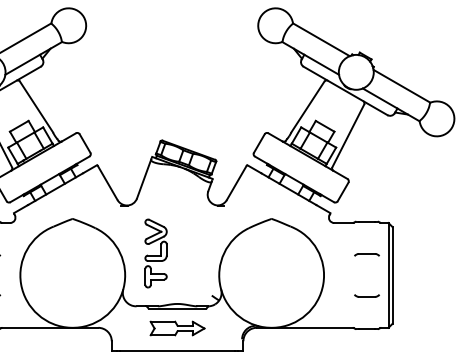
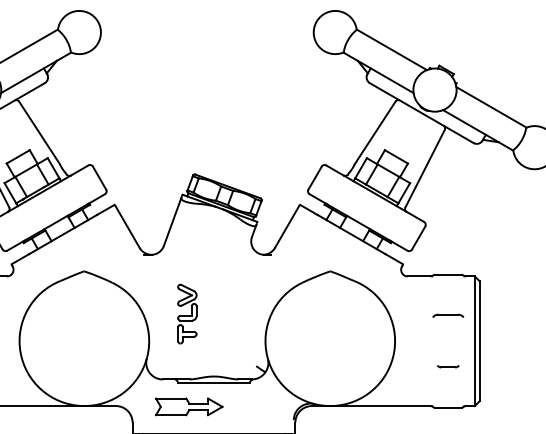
part: (155, 253) -> (186, 314), size x0.7
part: (366, 295) -> (447, 366), size x0.7
part: (177, 328) -> (189, 406), moved

